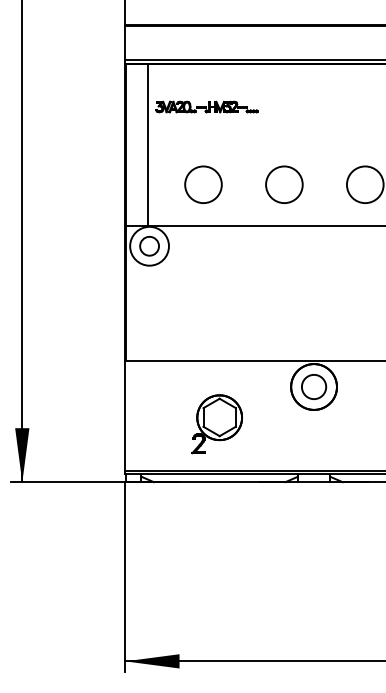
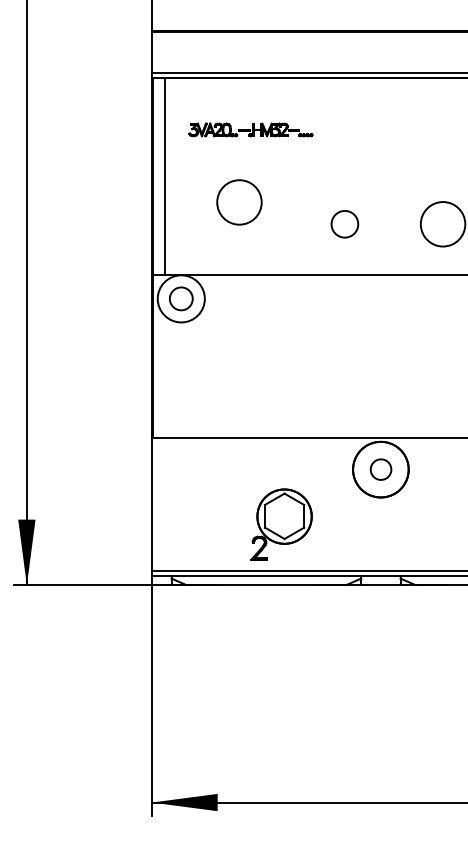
line: (147, 145) -> (164, 176), moved
circle: (203, 184) -> (239, 202), moved
circle: (284, 184) -> (345, 223), size x0.6
circle: (314, 386) -> (381, 469), size x0.7
part: (216, 424) -> (280, 524), moved

